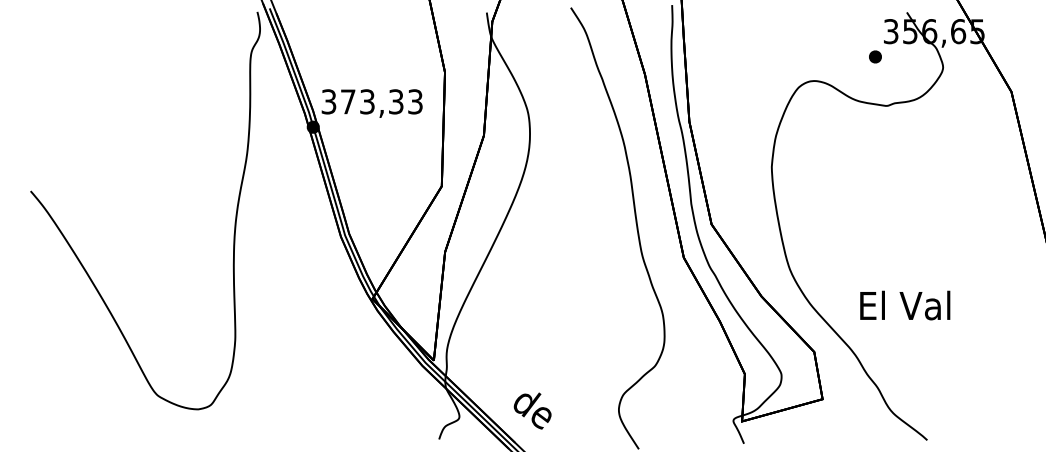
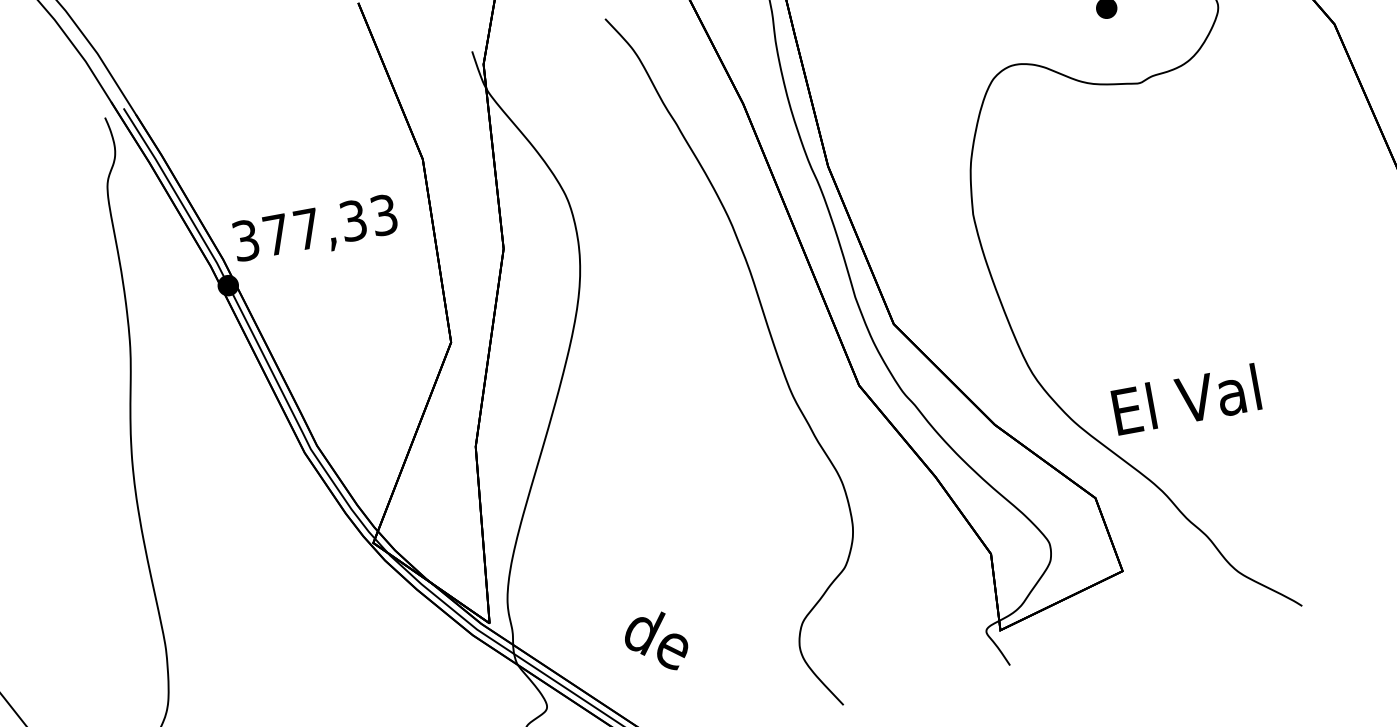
text: (367, 101) -> (307, 228), 373,33 -> 377,33
text: (905, 305) -> (1186, 399), moved
text: (532, 410) -> (656, 642), moved

